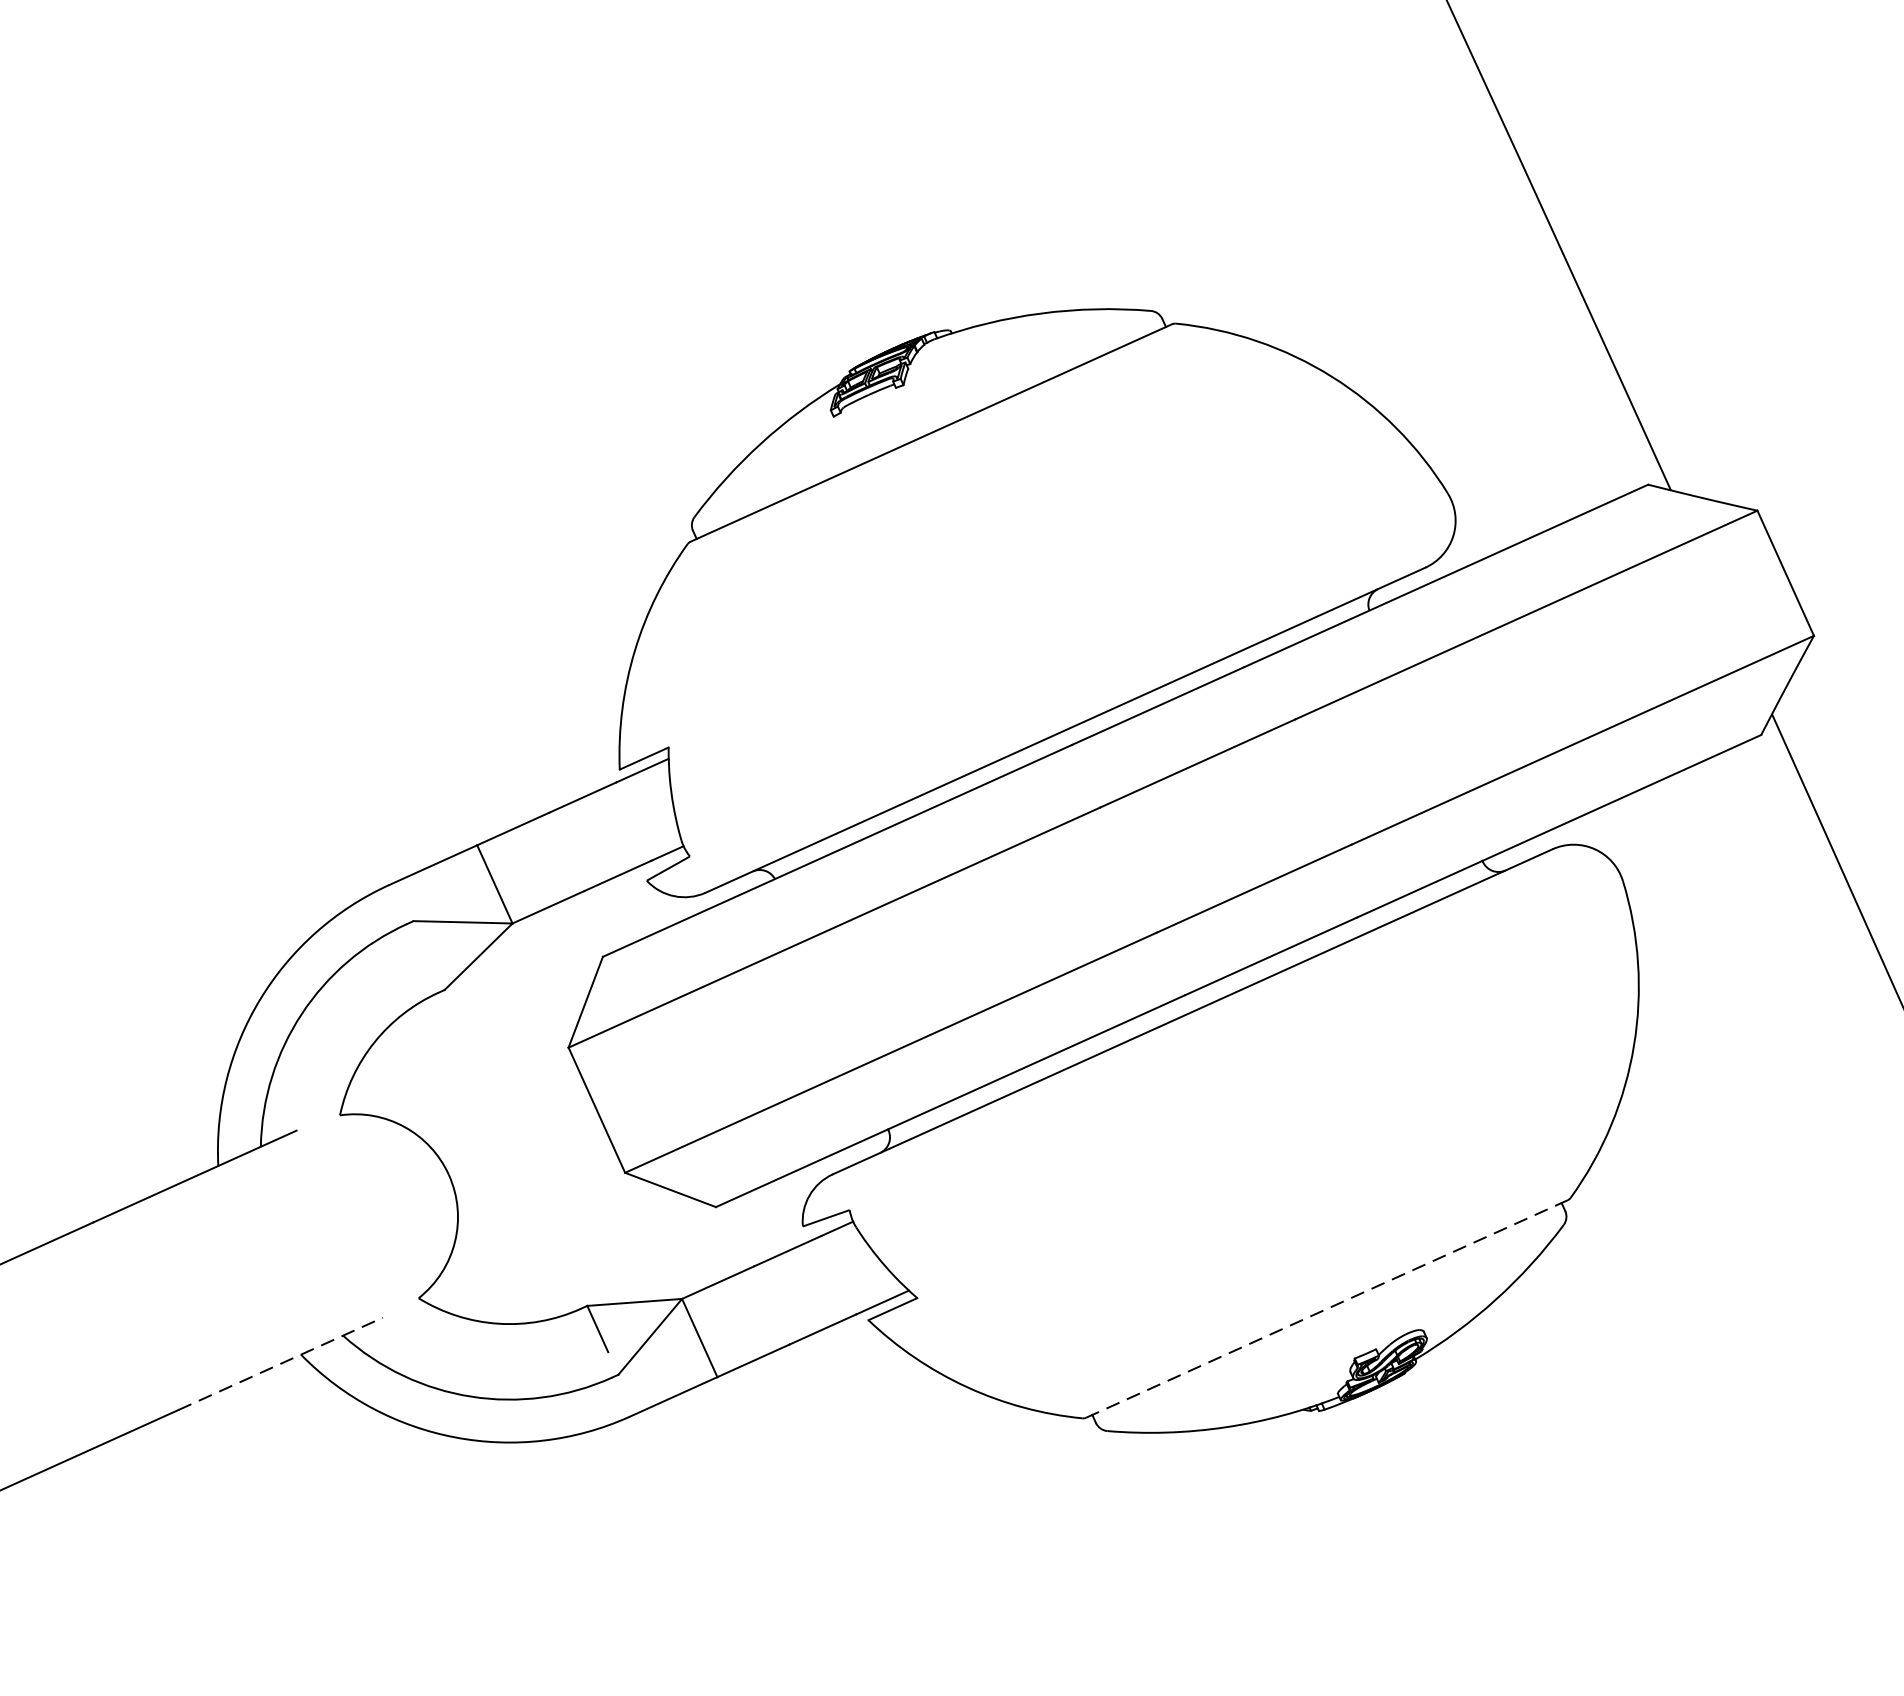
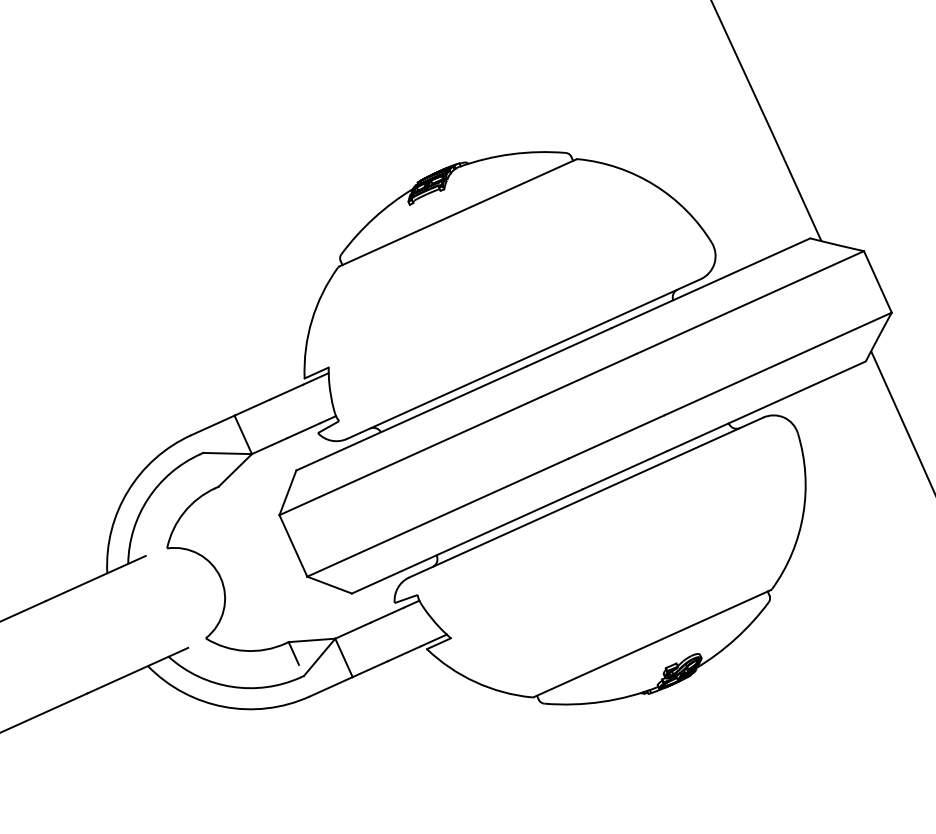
line: (1327, 1308) -> (652, 643), dashed -> solid
line: (281, 1363) -> (138, 670), dashed -> solid

